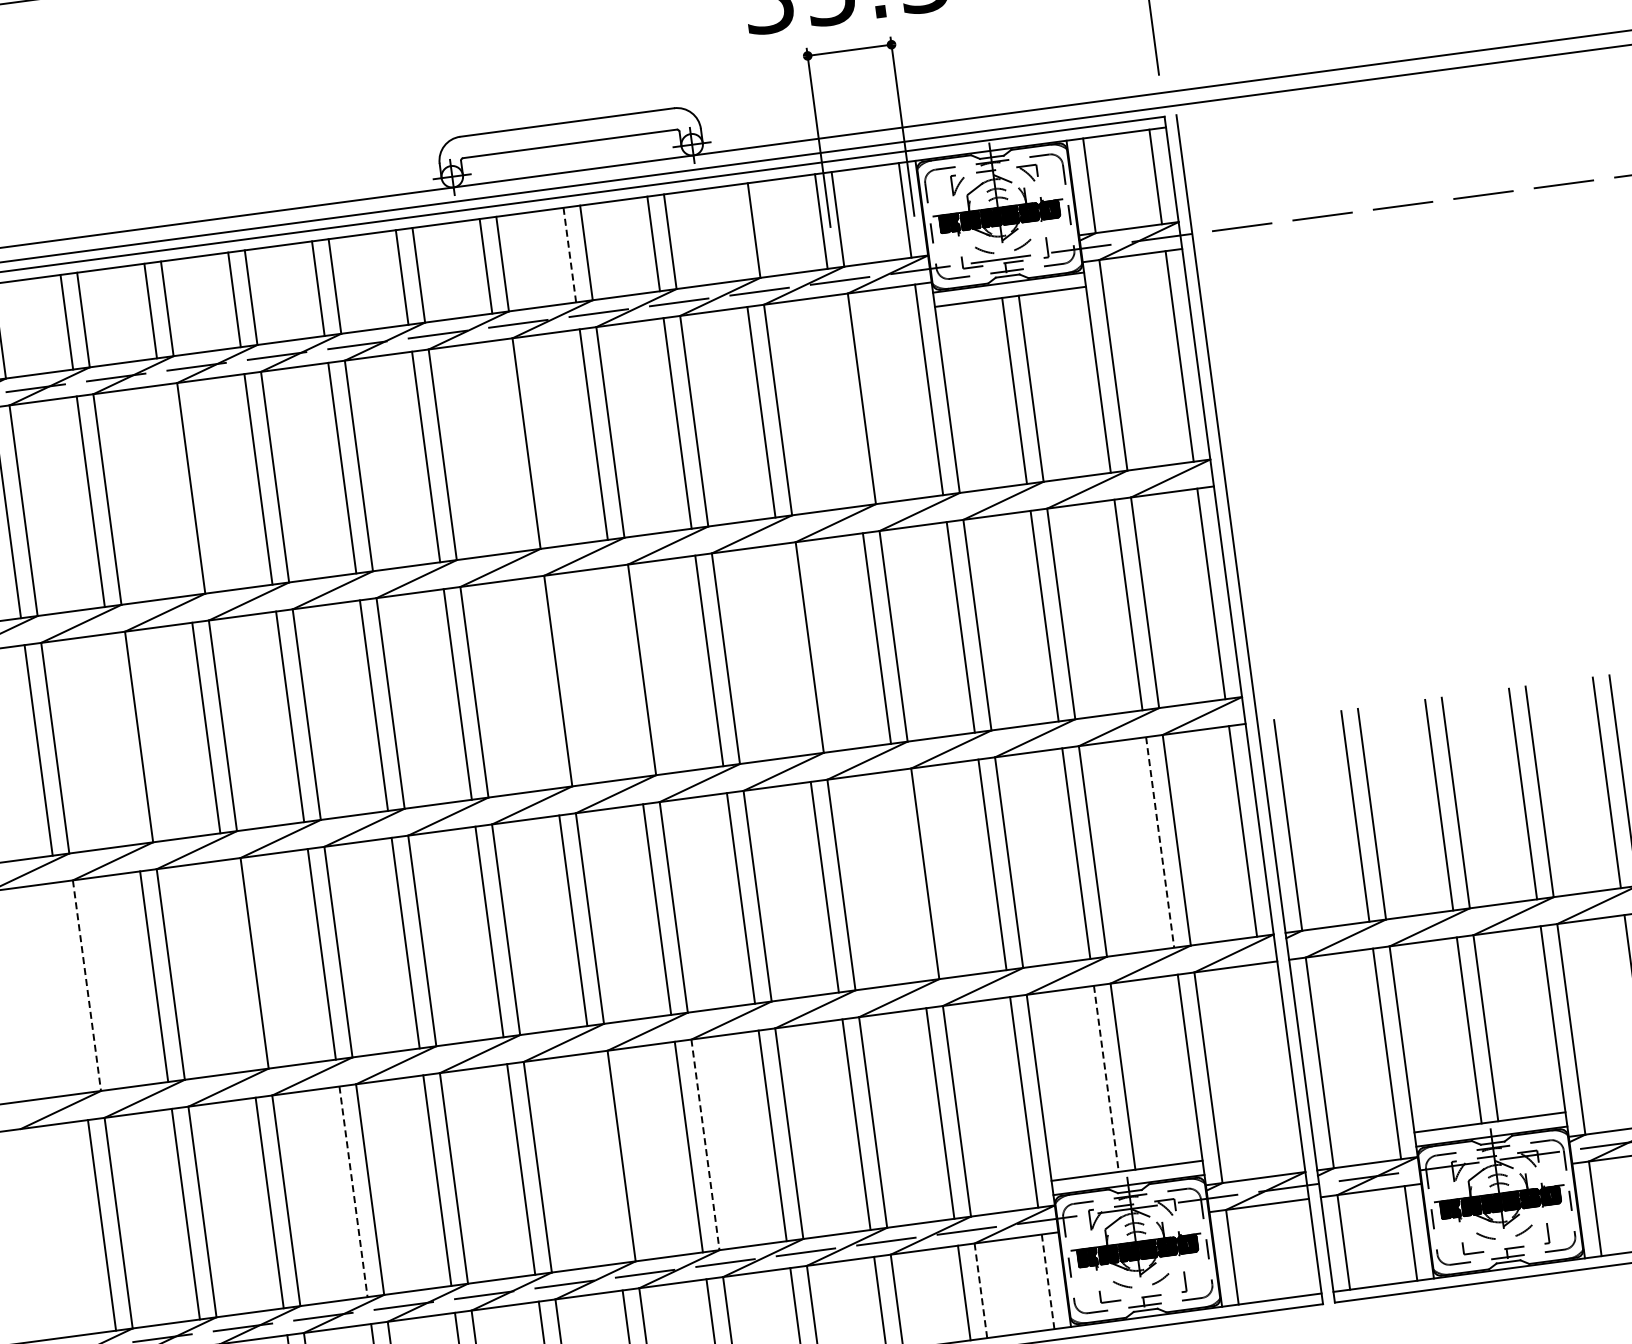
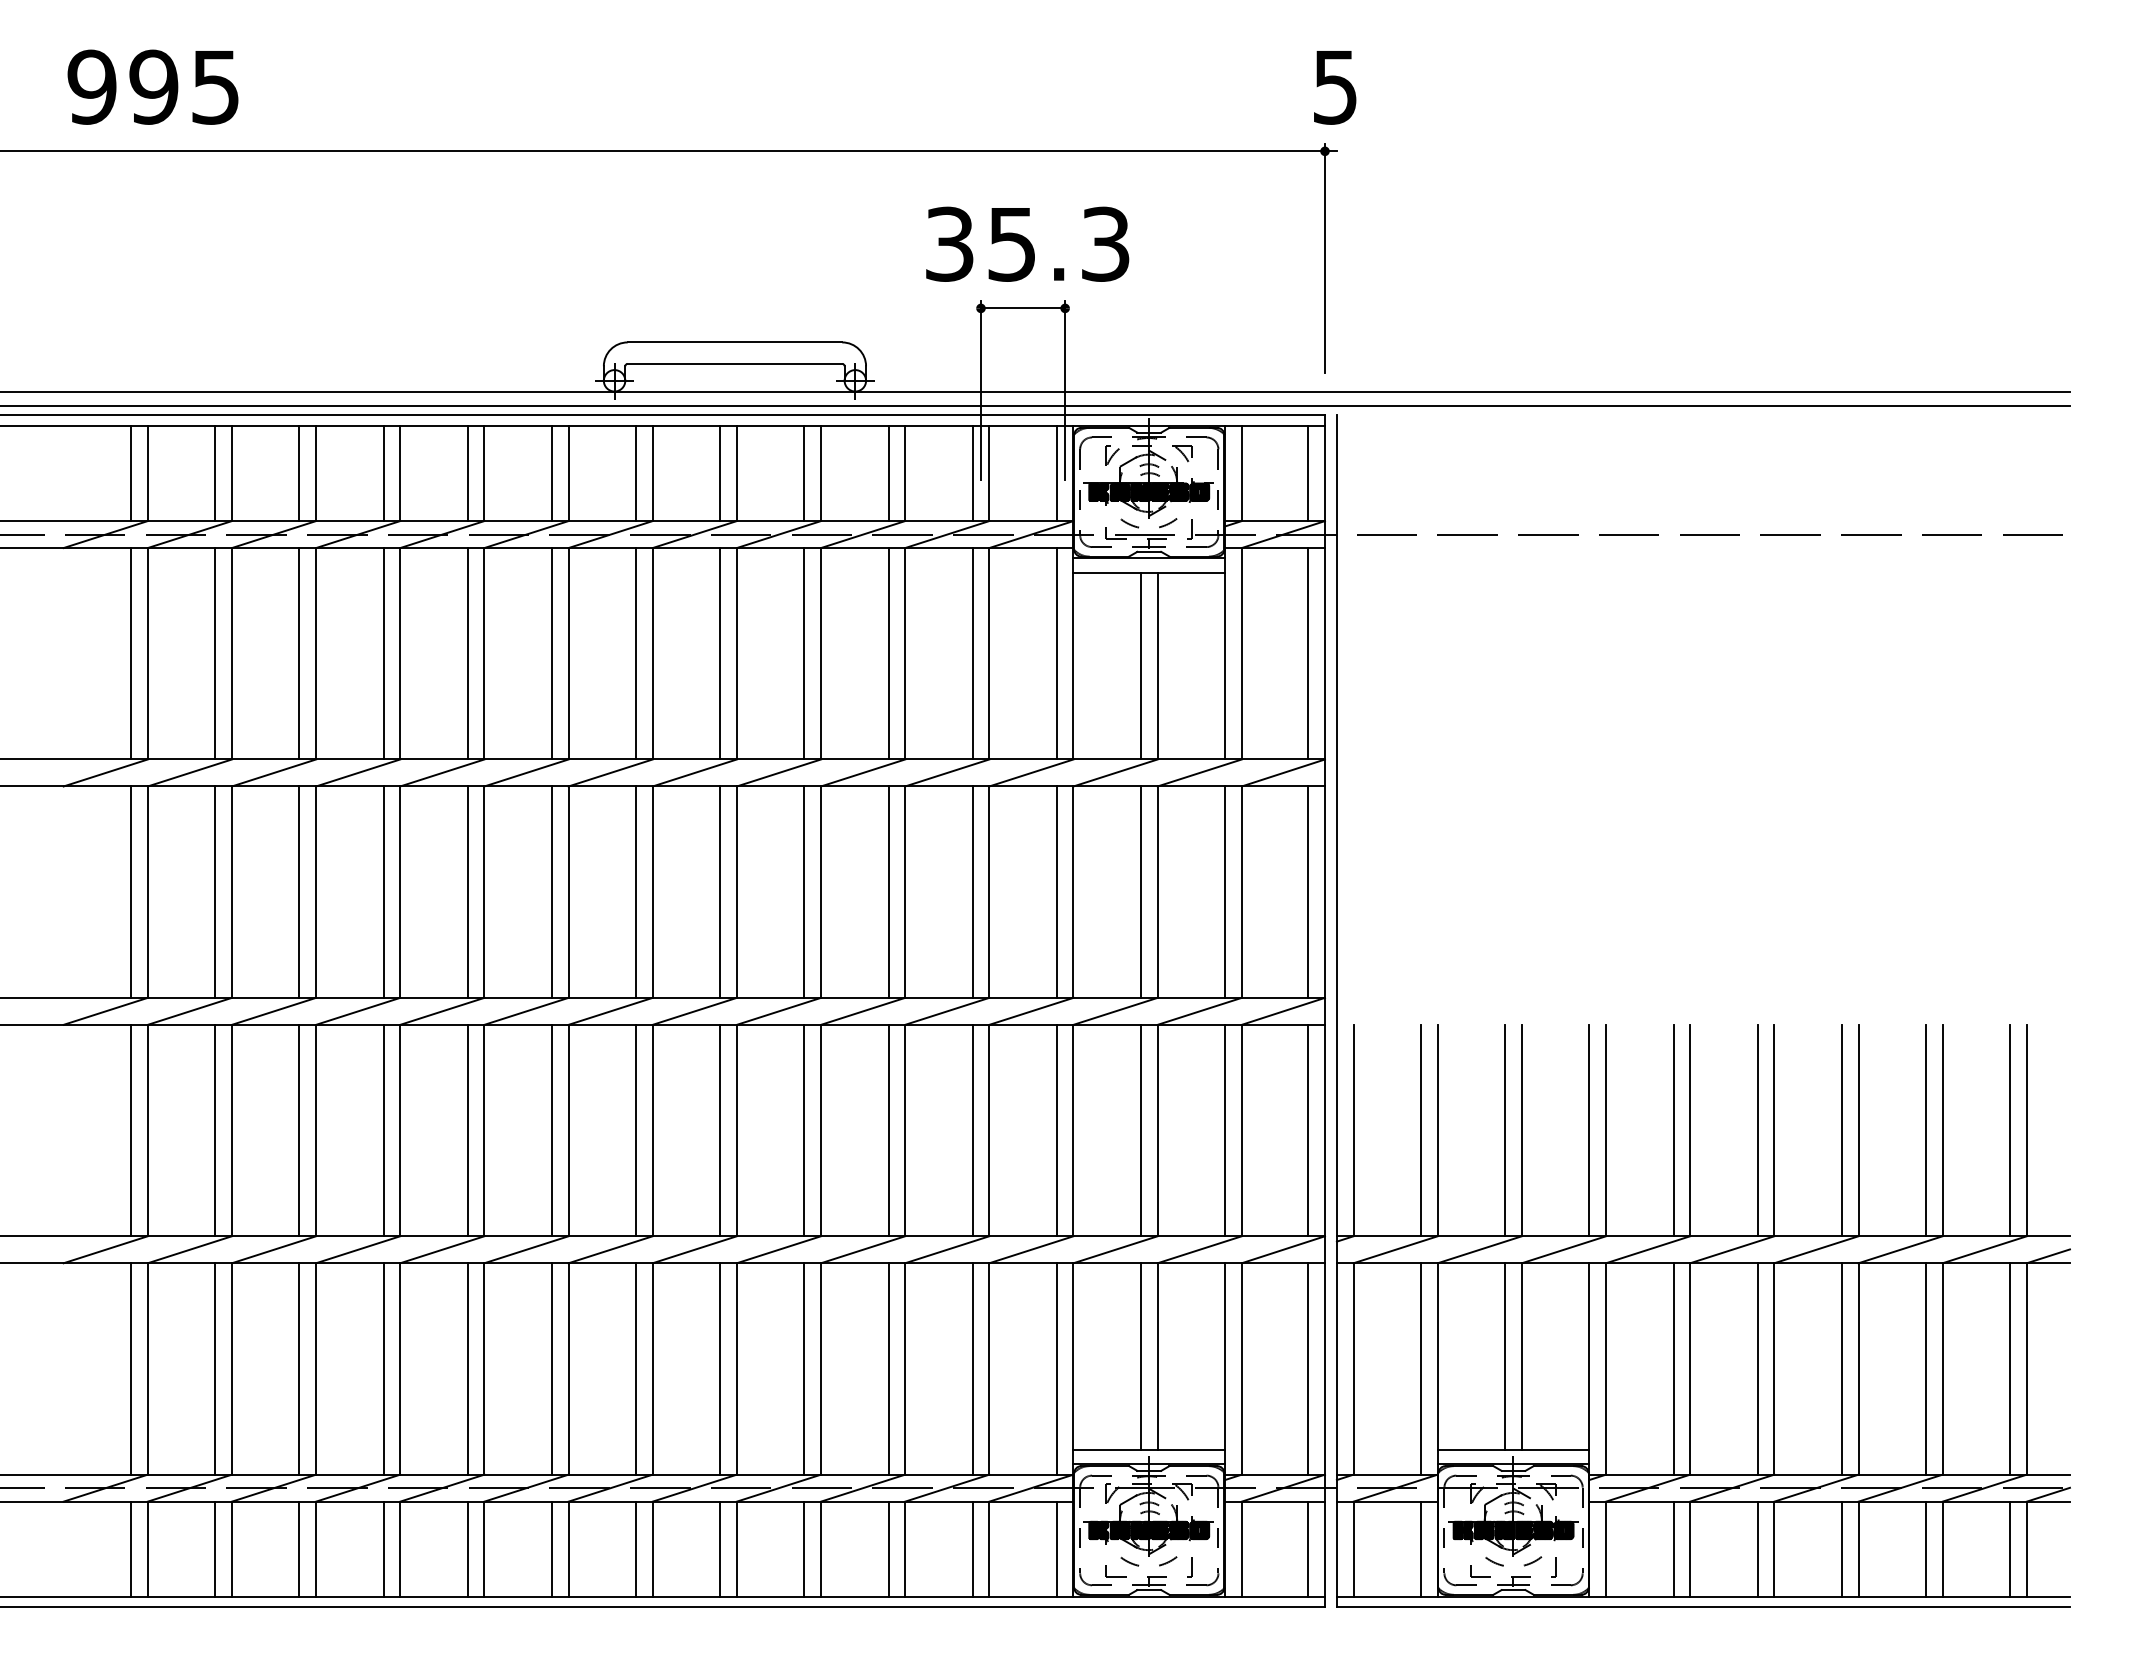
line: (737, 232) -> (888, 473), added
line: (570, 256) -> (720, 474), dashed -> solid
line: (845, 400) -> (972, 653), added
line: (510, 445) -> (636, 653), added
line: (174, 490) -> (299, 653), added
line: (793, 649) -> (888, 891), added
line: (625, 671) -> (720, 891), added
line: (542, 682) -> (636, 891), added
line: (122, 738) -> (215, 891), added
line: (1160, 842) -> (1225, 1130), dashed -> solid
line: (908, 876) -> (972, 1130), added
line: (238, 965) -> (299, 1130), added
line: (86, 985) -> (147, 1130), dashed -> solid
line: (70, 987) -> (131, 1130), added
line: (1274, 1068) -> (1308, 1368), added
line: (1106, 1079) -> (1140, 1357), dashed -> solid
line: (705, 1144) -> (736, 1368), dashed -> solid
line: (605, 1157) -> (636, 1368), added
line: (353, 1191) -> (383, 1368), dashed -> solid
line: (1298, 1247) -> (1308, 1548), added
line: (1047, 1282) -> (1056, 1549), dashed -> solid
line: (981, 1291) -> (989, 1549), dashed -> solid

